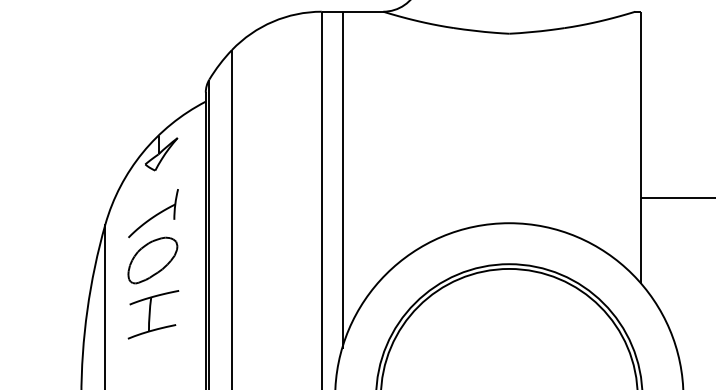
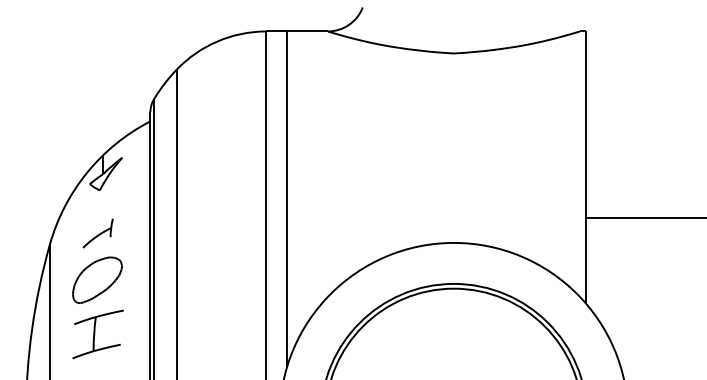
part: (153, 213) -> (98, 233), size x0.6

